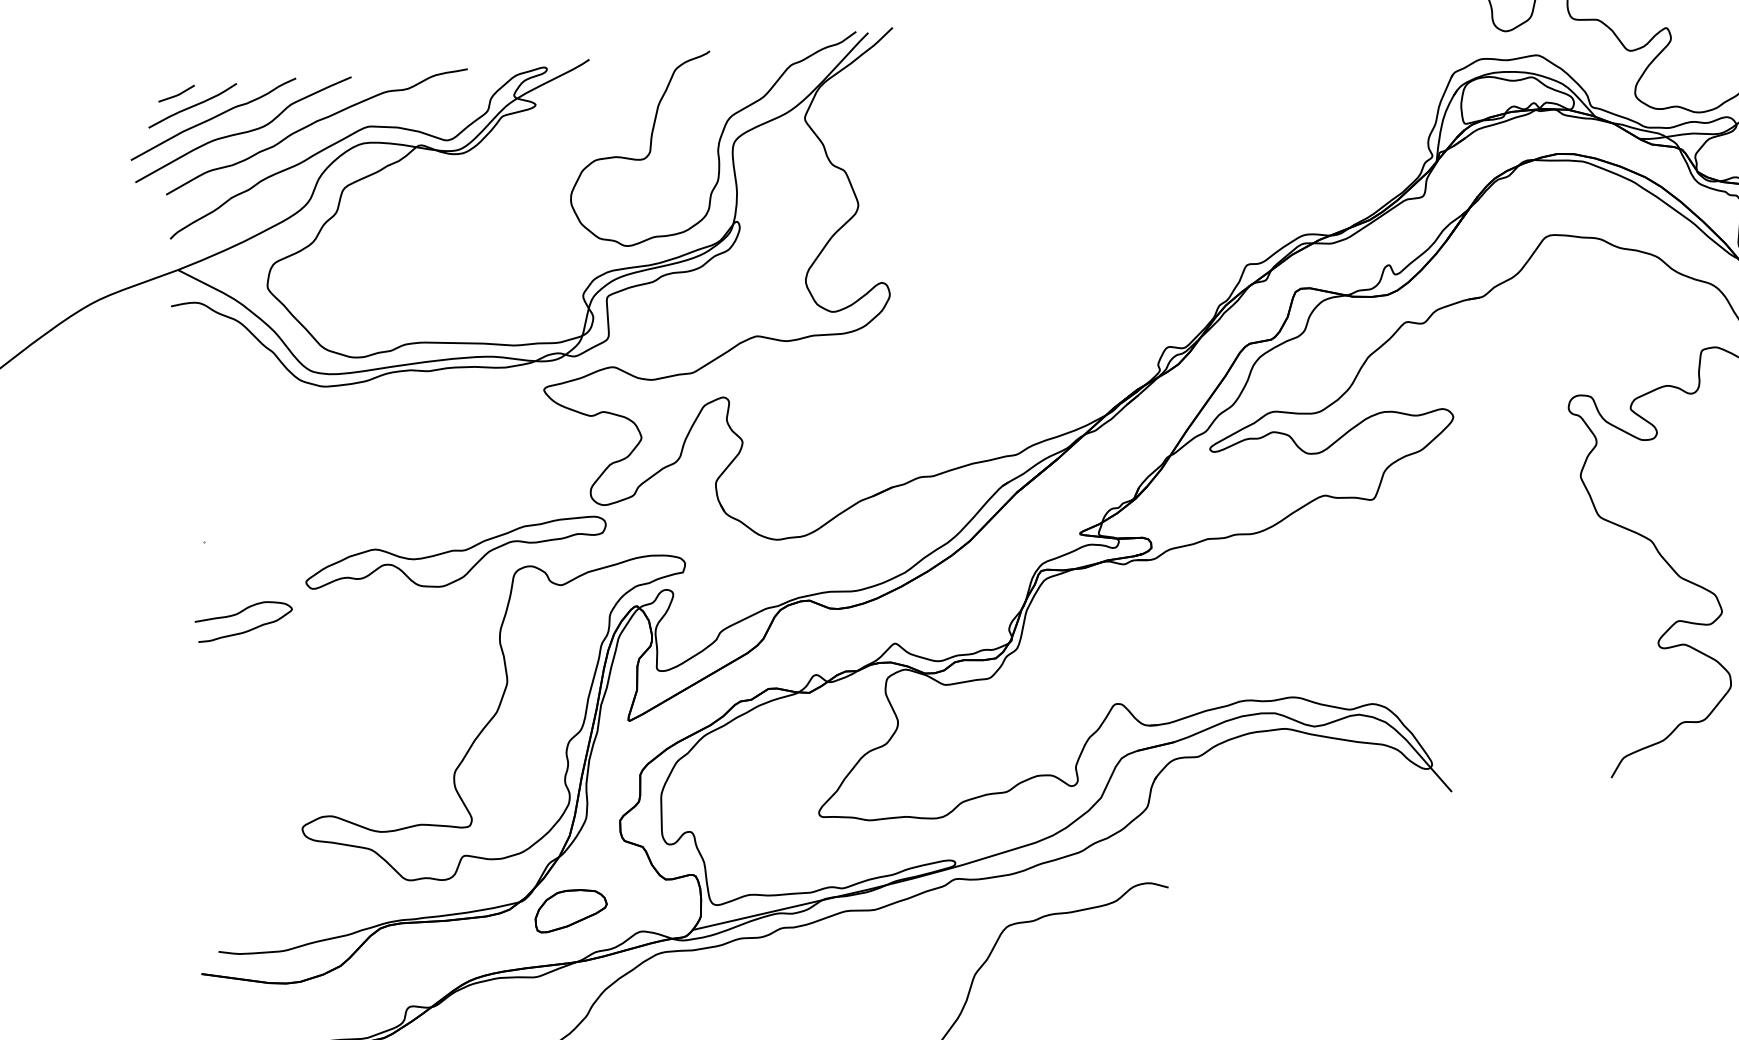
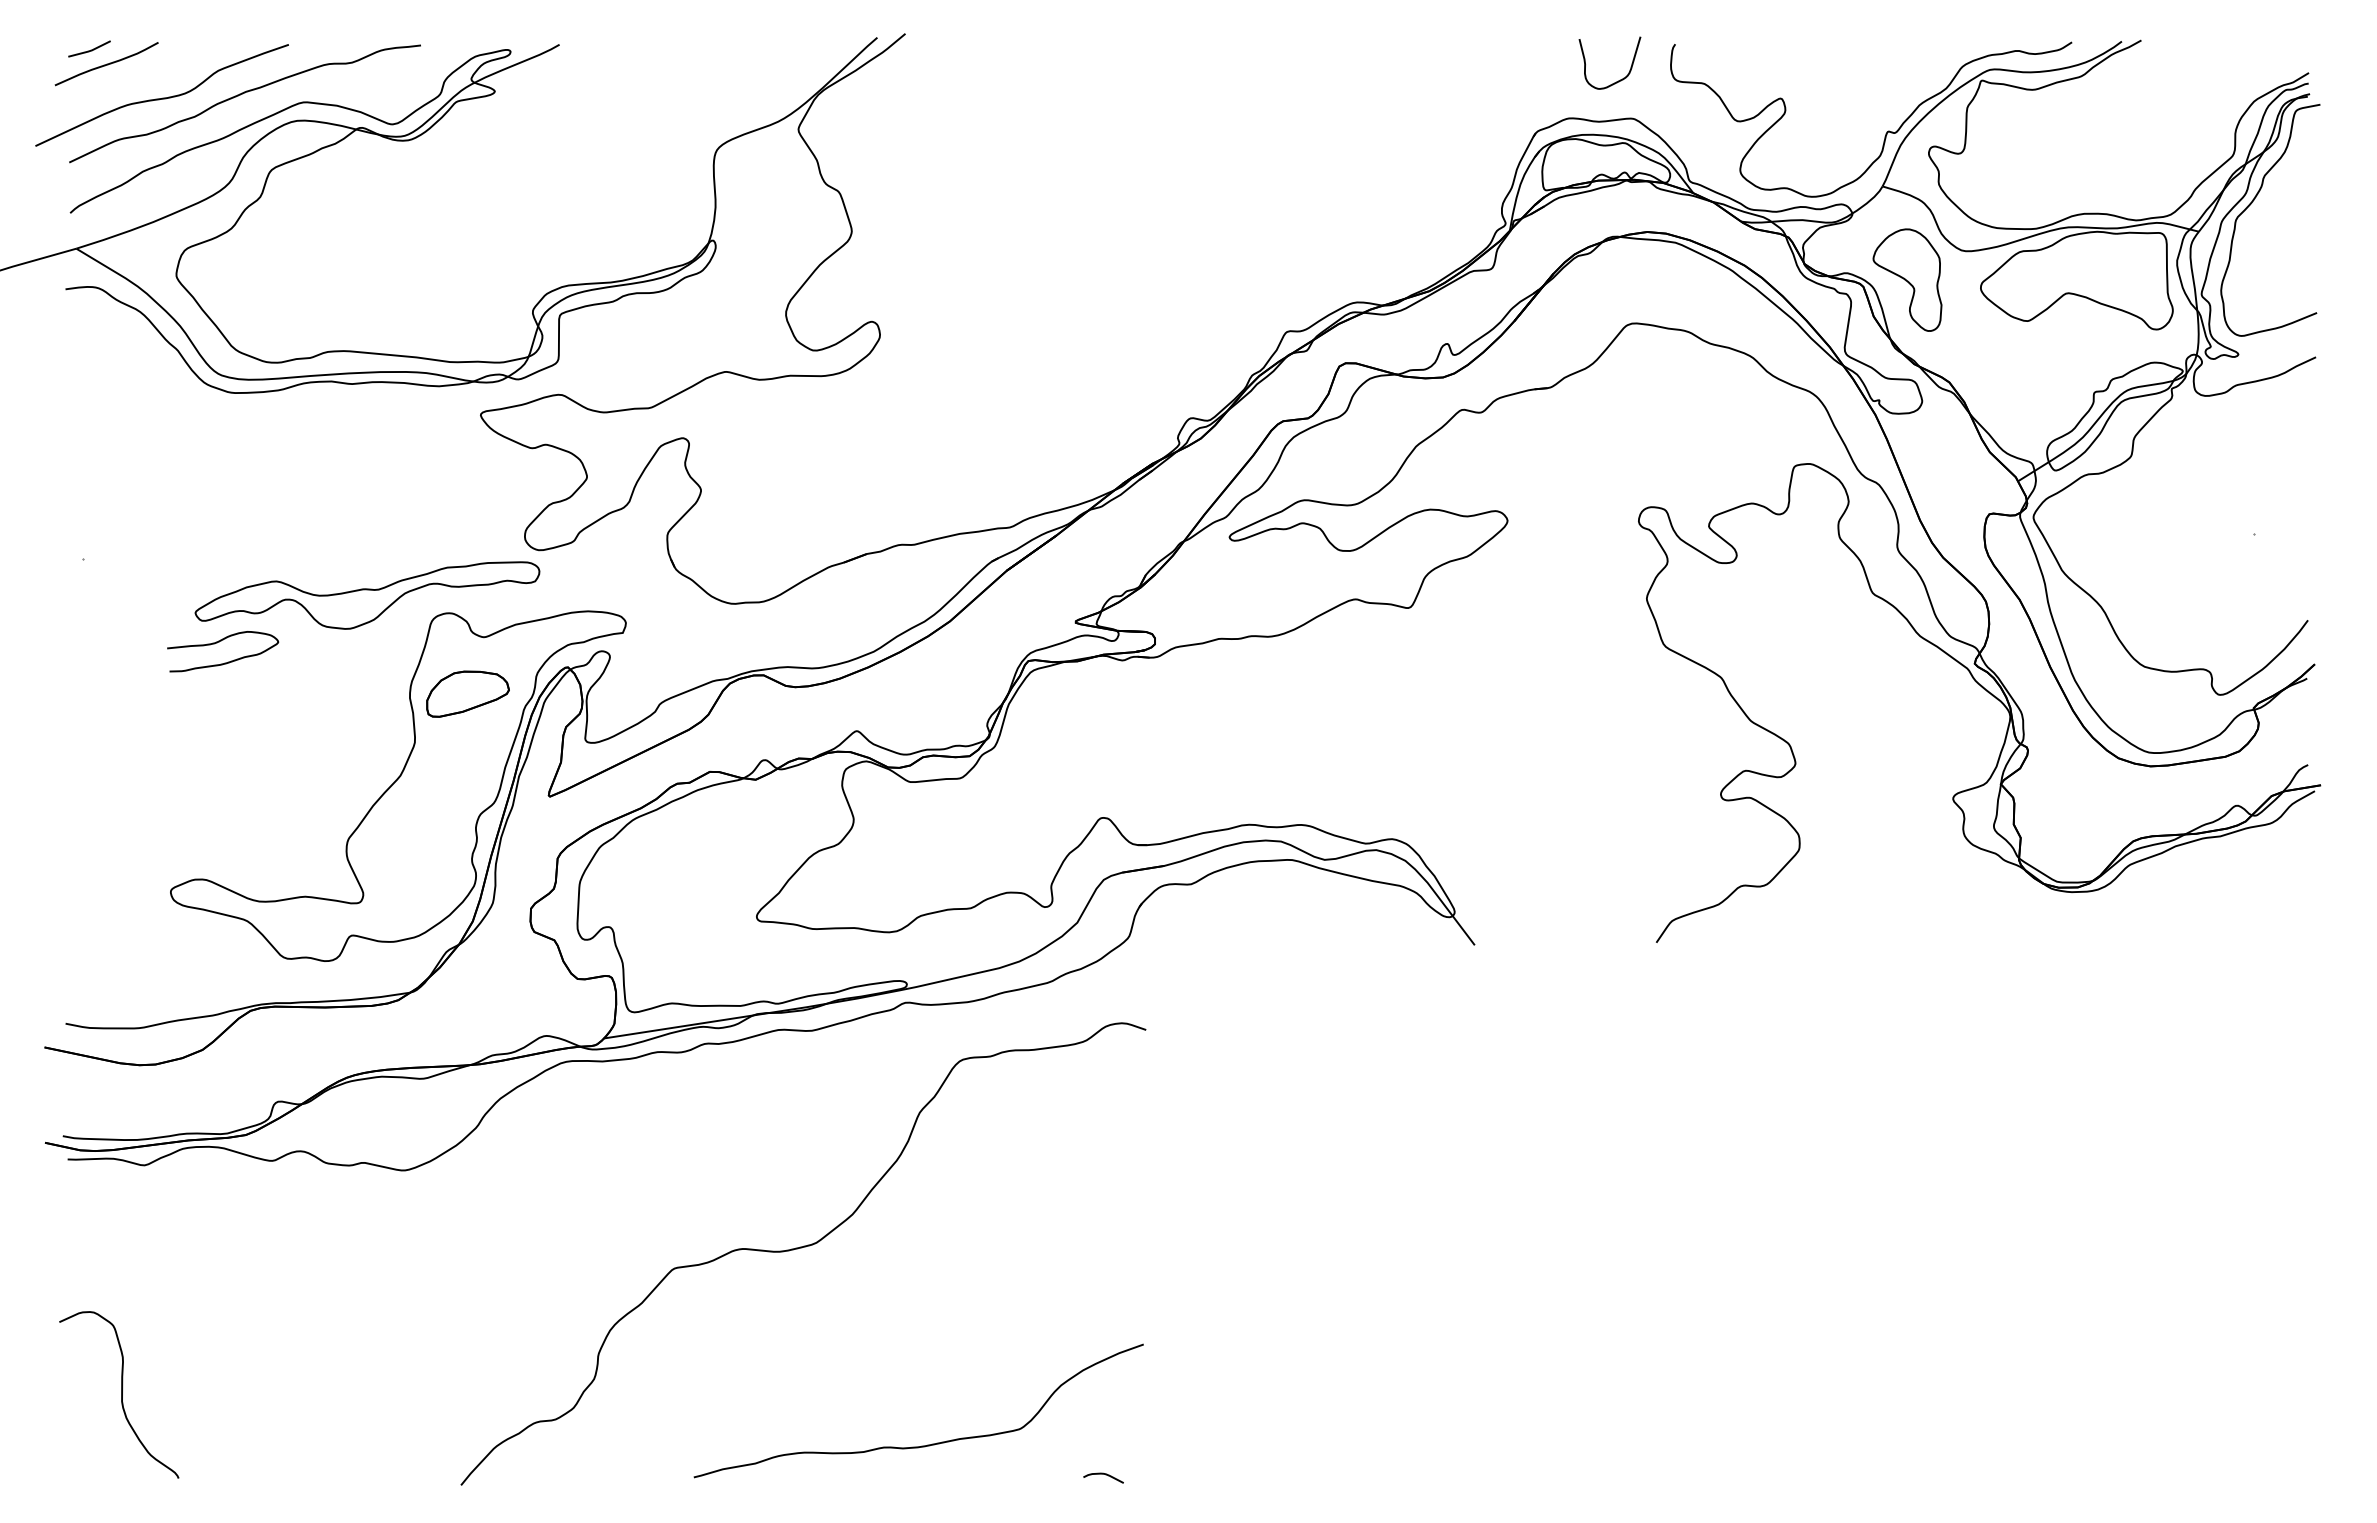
curve: (213, 118) -> (129, 80), removed
curve: (718, 141) -> (698, 148), removed
curve: (240, 613) -> (219, 642), moved
part: (570, 909) -> (467, 693), moved

